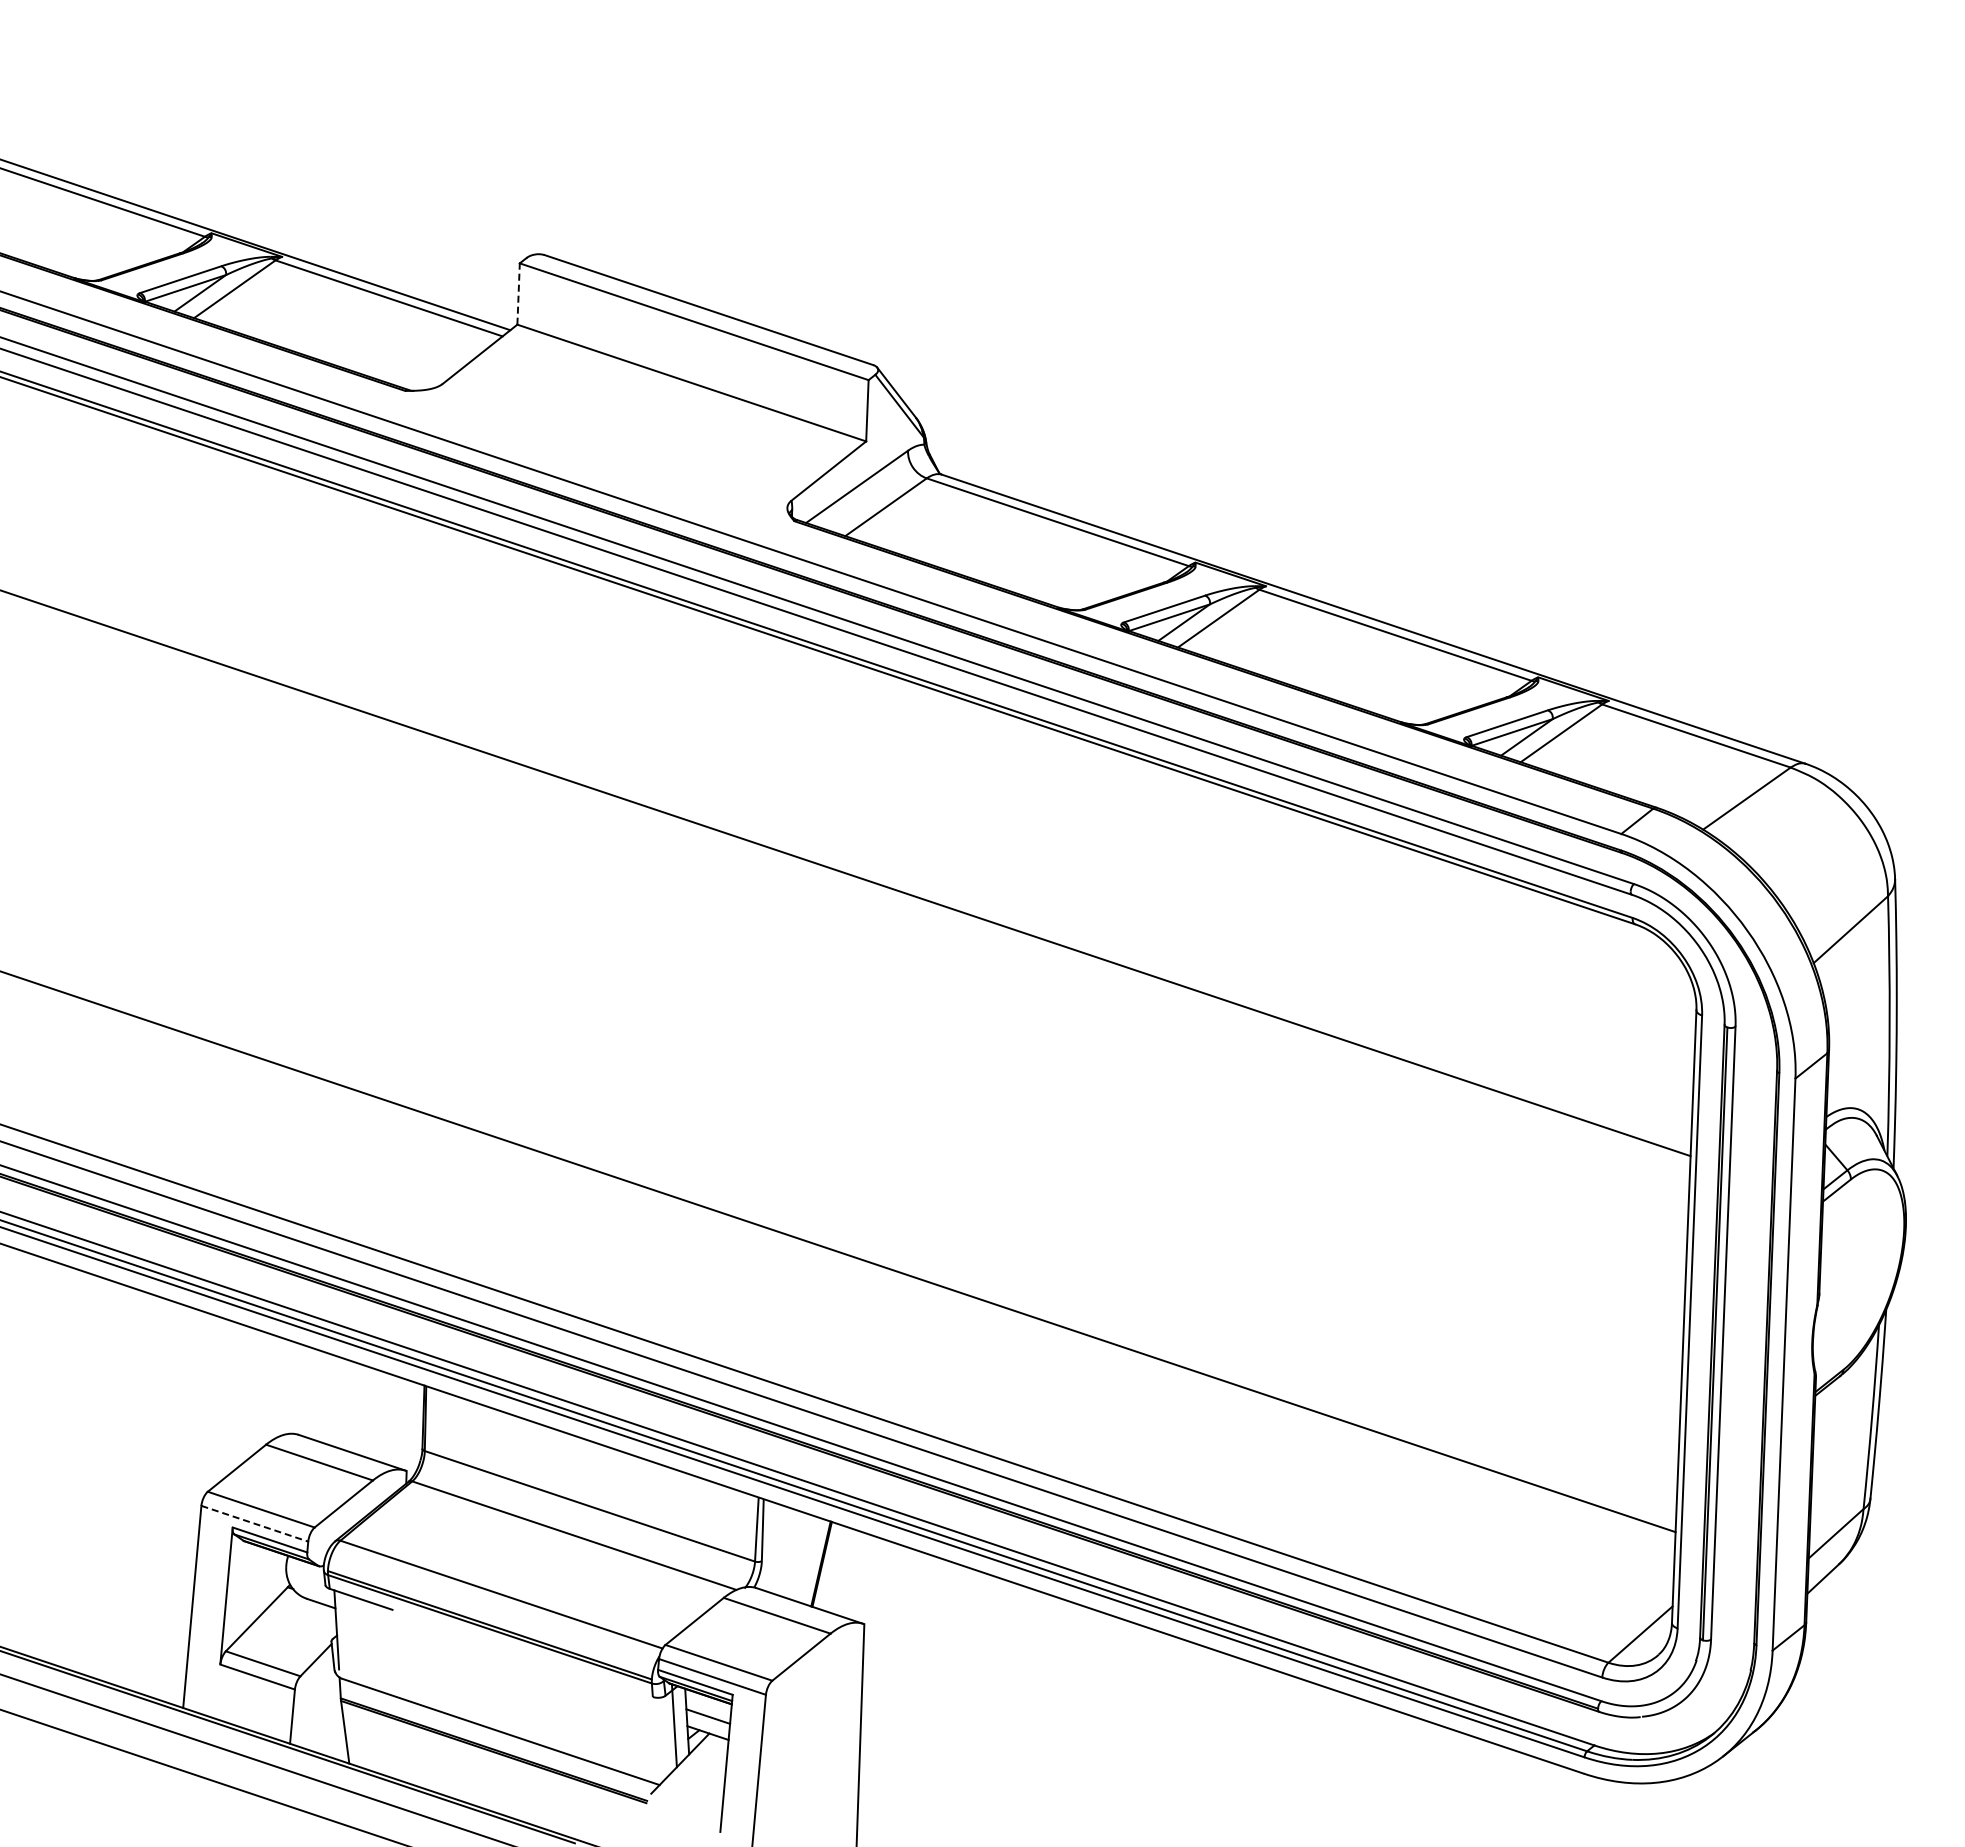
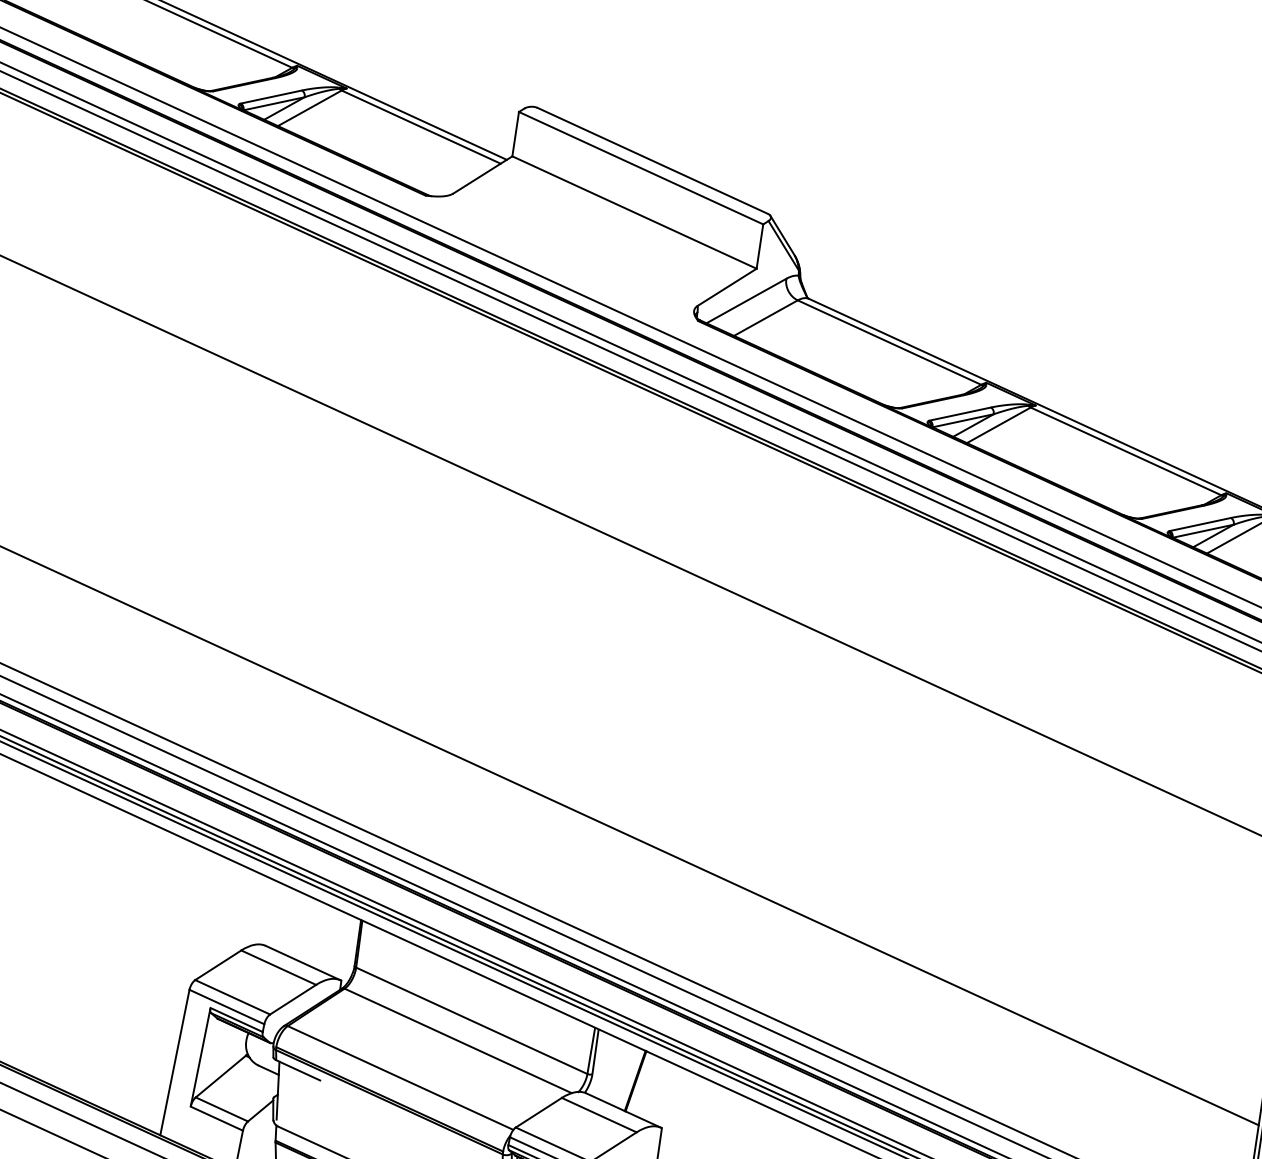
line: (518, 294) -> (515, 134), dashed -> solid
line: (255, 1523) -> (227, 1006), dashed -> solid

